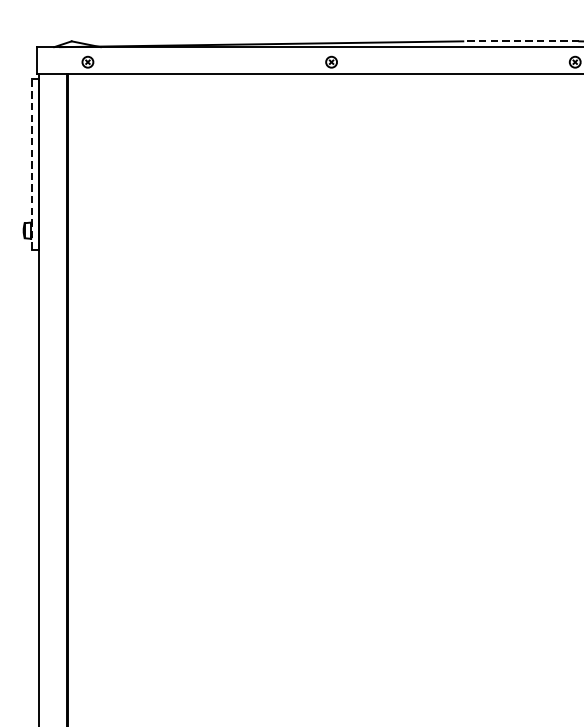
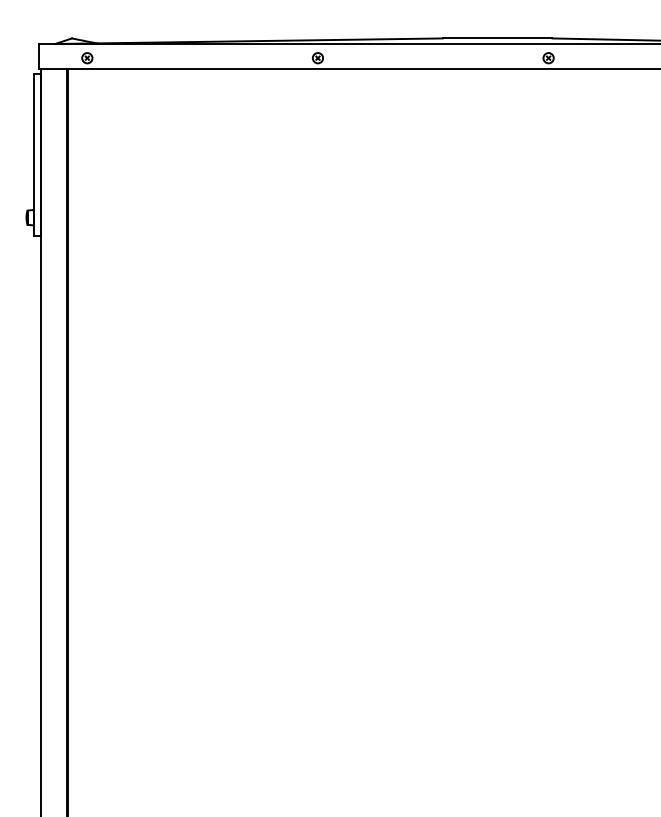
line: (521, 41) -> (497, 38), dashed -> solid
line: (32, 165) -> (34, 155), dashed -> solid

